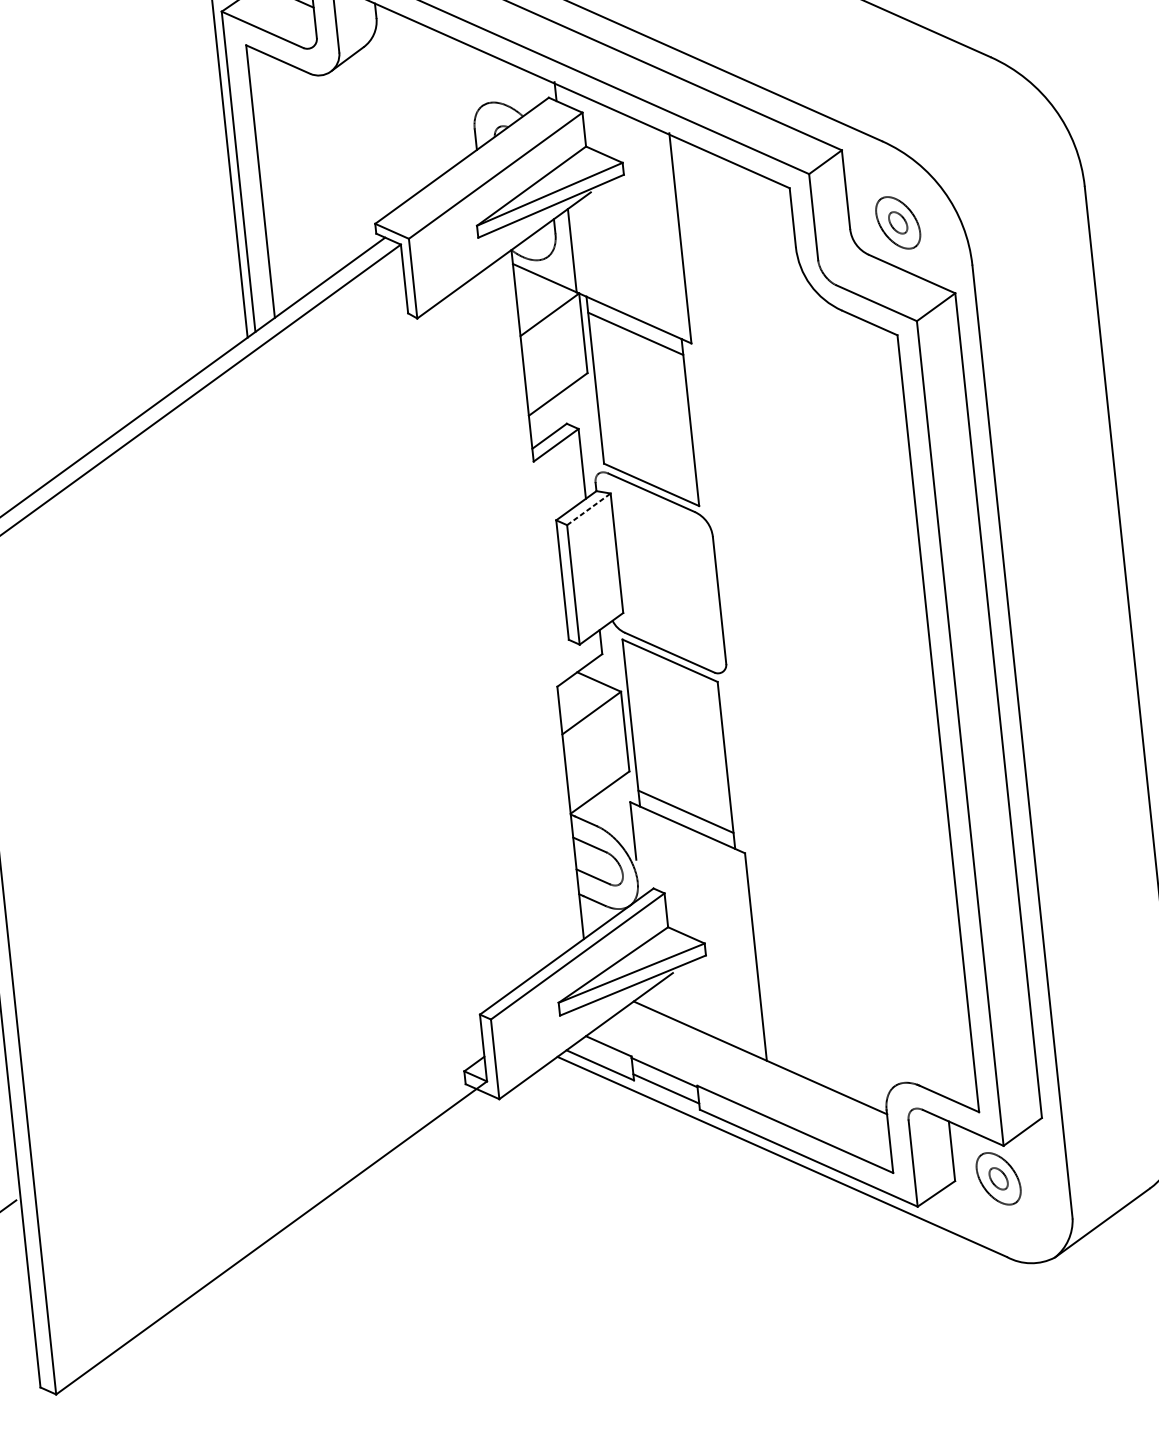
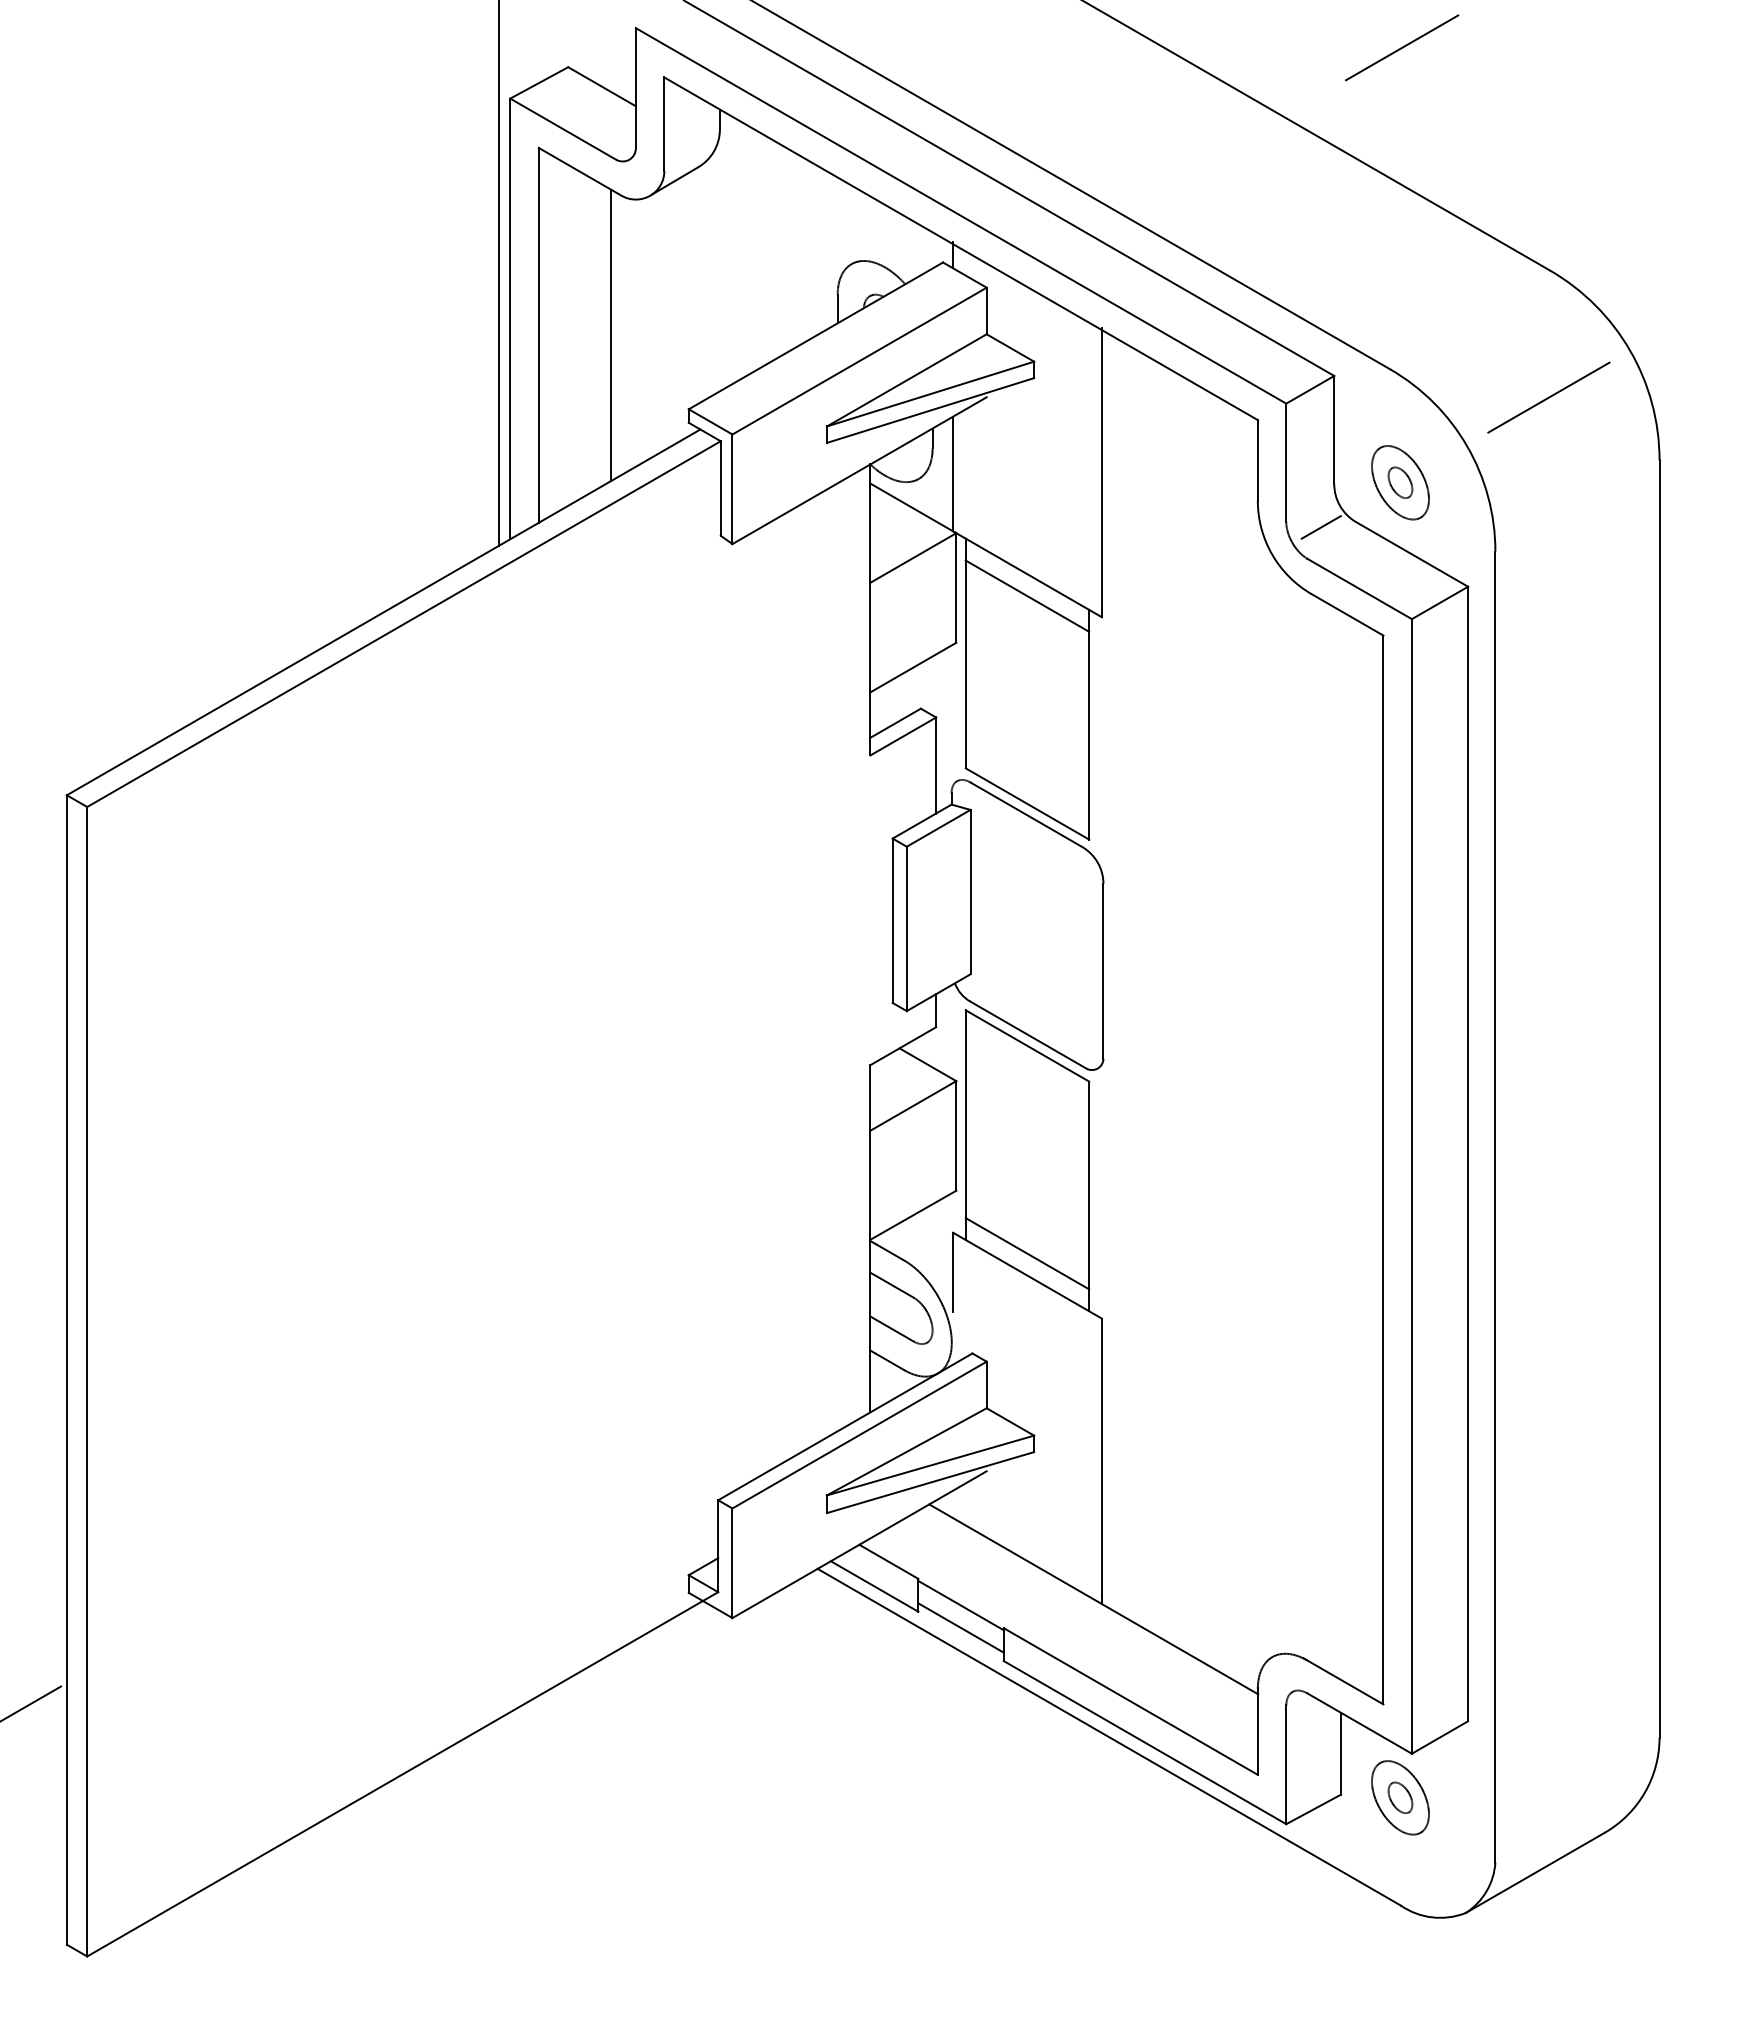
line: (999, 149) -> (1548, 397), added
line: (312, 176) -> (610, 336), added
line: (843, 261) -> (1320, 527), added
line: (588, 509) -> (938, 828), dashed -> solid

